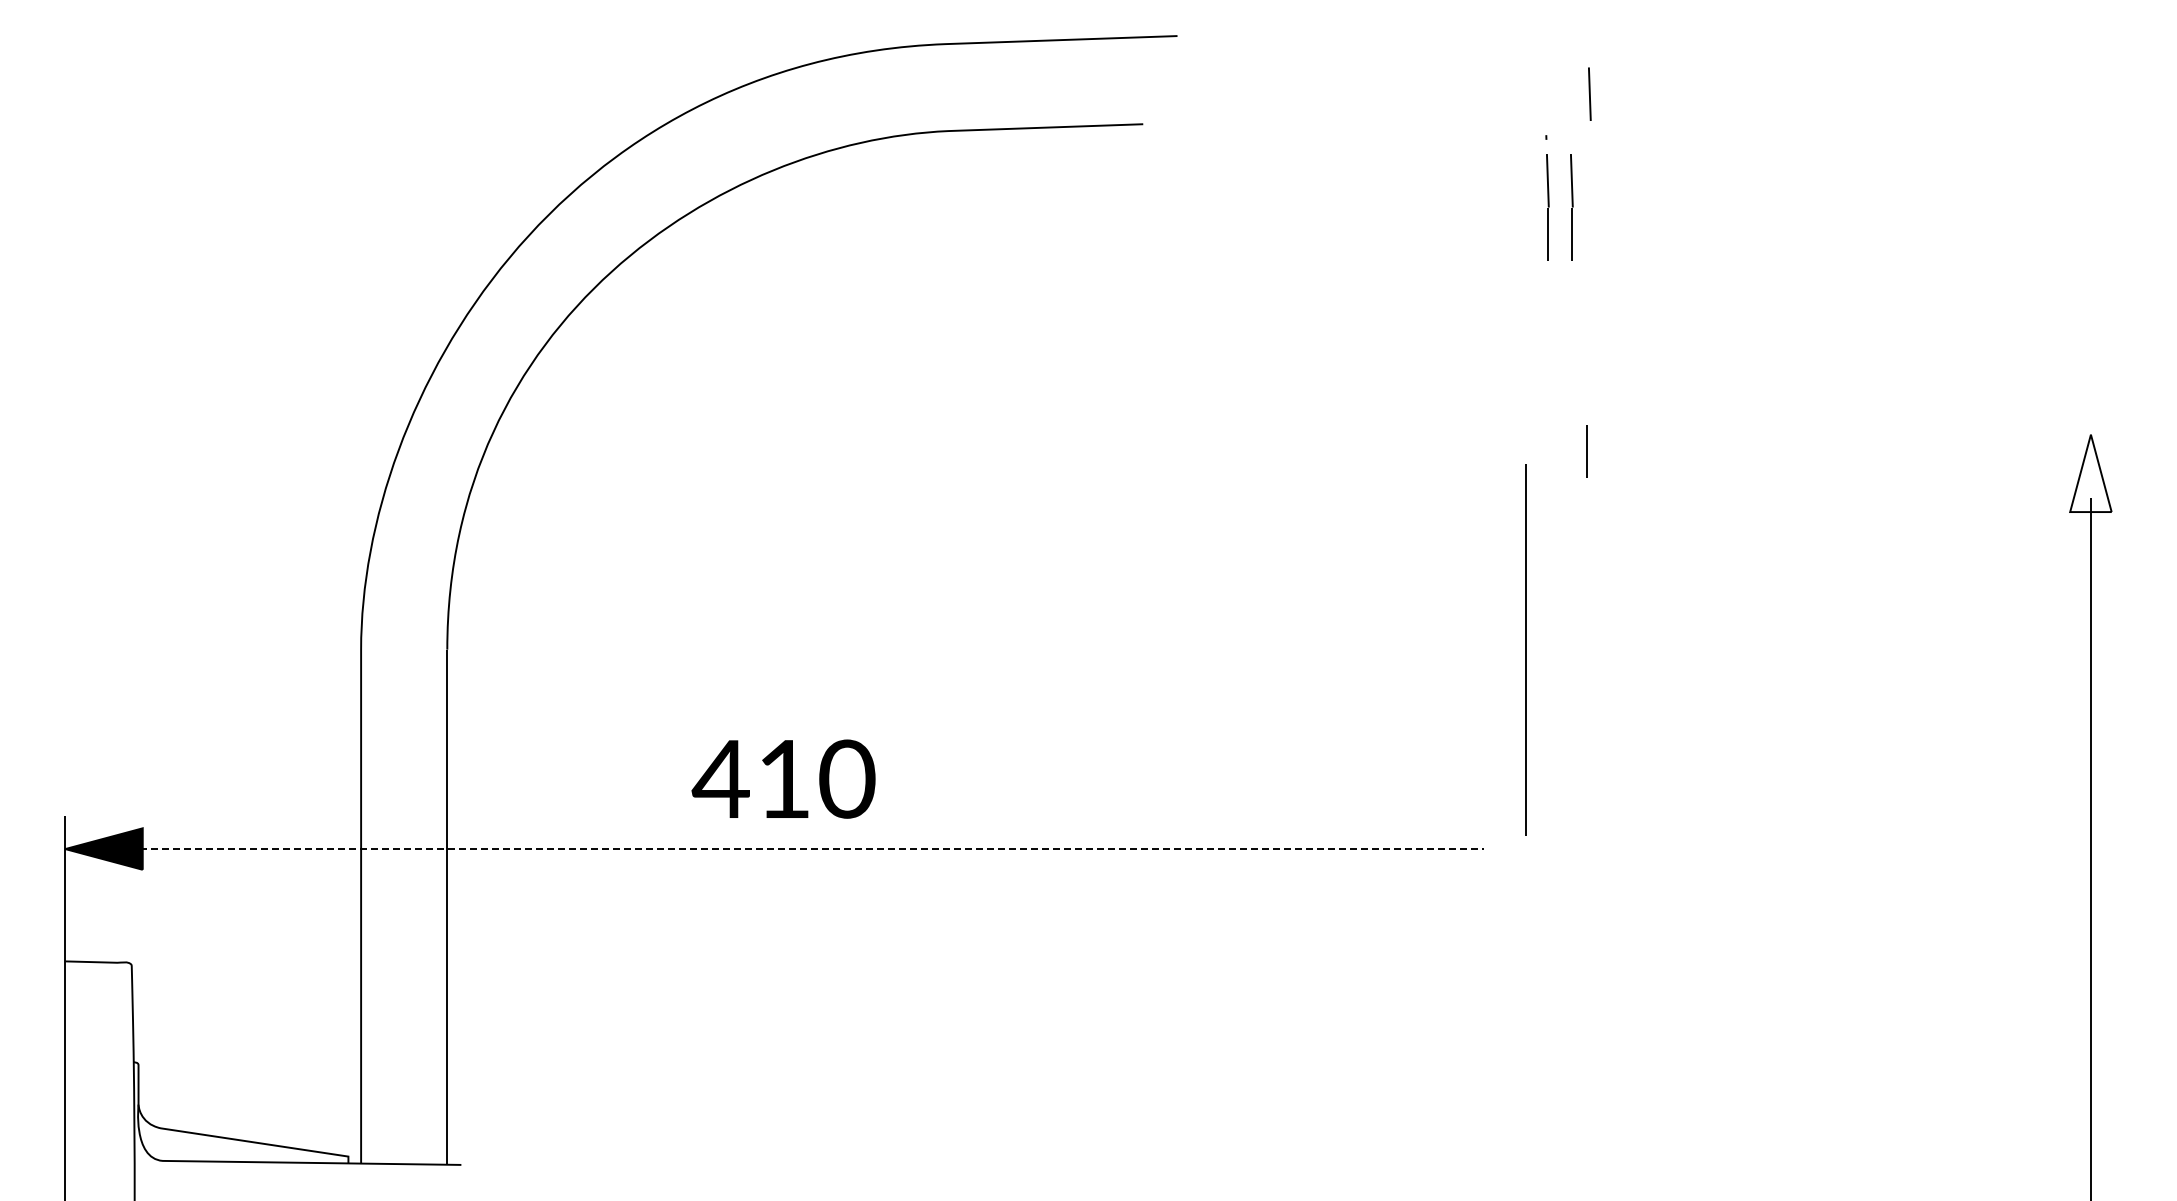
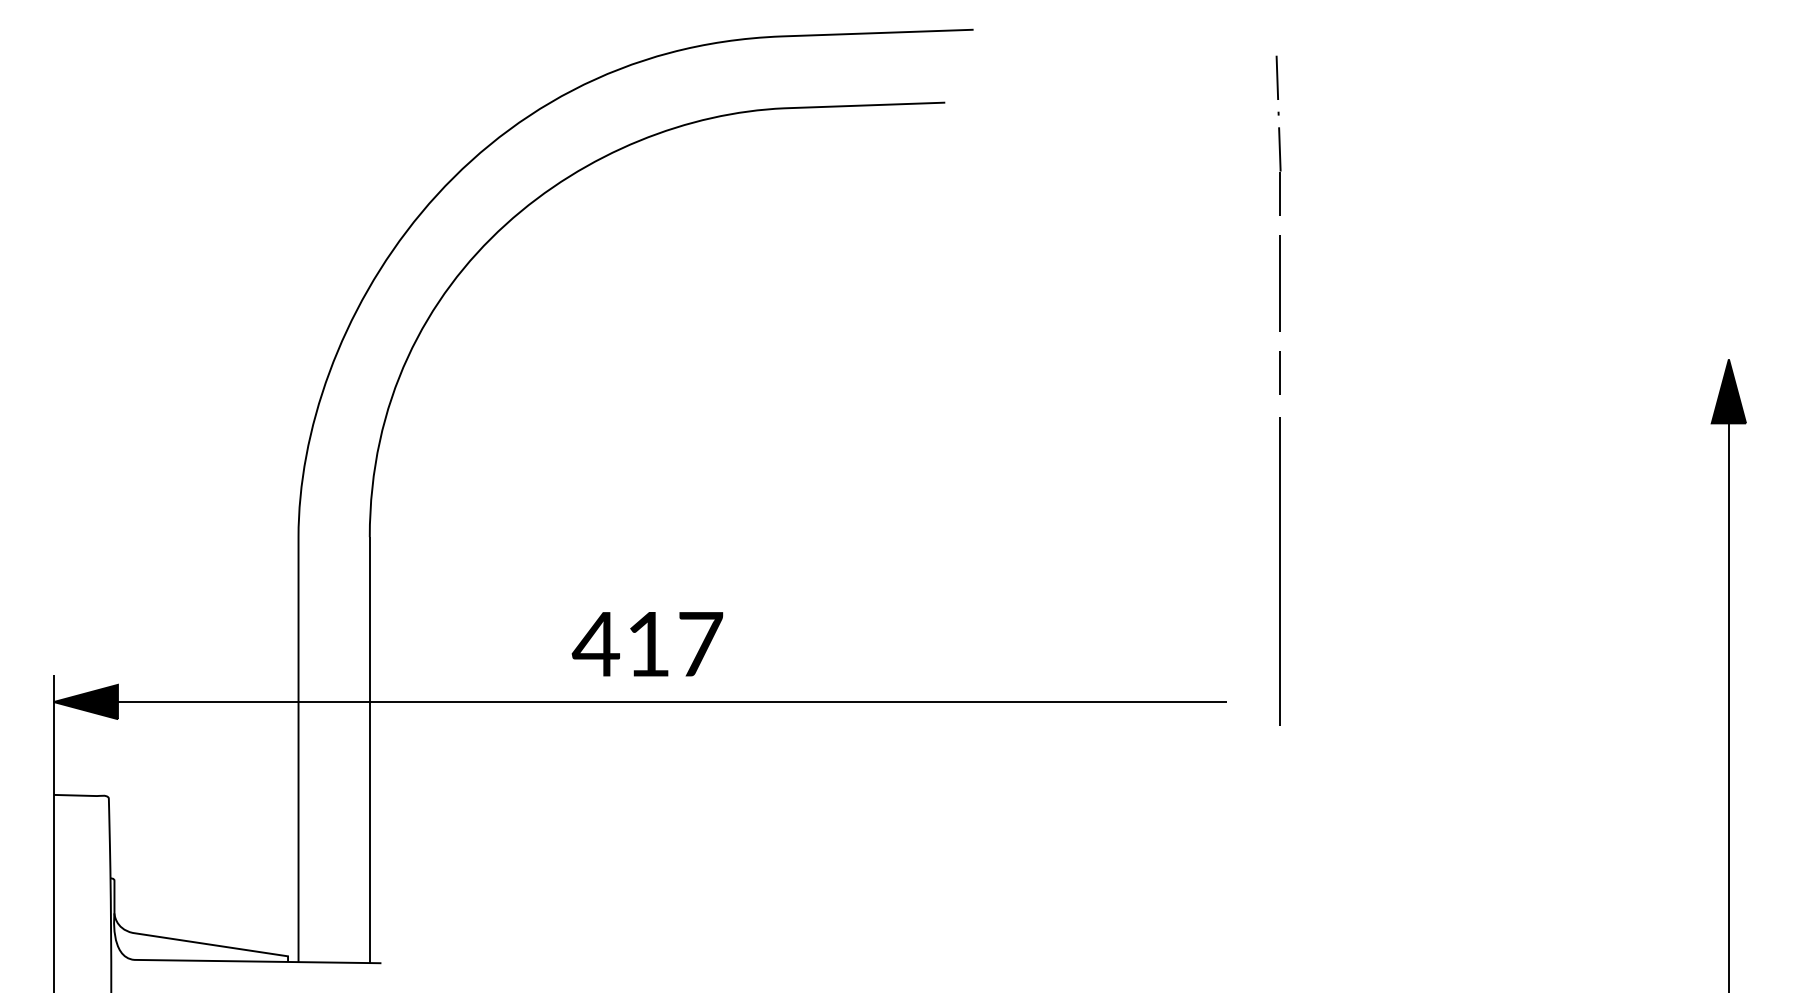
line: (1589, 93) -> (1277, 77), moved
part: (1571, 207) -> (1299, 171), removed
line: (1547, 342) -> (1279, 283), added
line: (1586, 451) -> (1279, 373), moved
fill: (2090, 473) -> (1728, 391), added
line: (1525, 649) -> (1279, 570), moved
text: (847, 778) -> (700, 643), 410 -> 417
line: (806, 849) -> (666, 702), dashed -> solid

